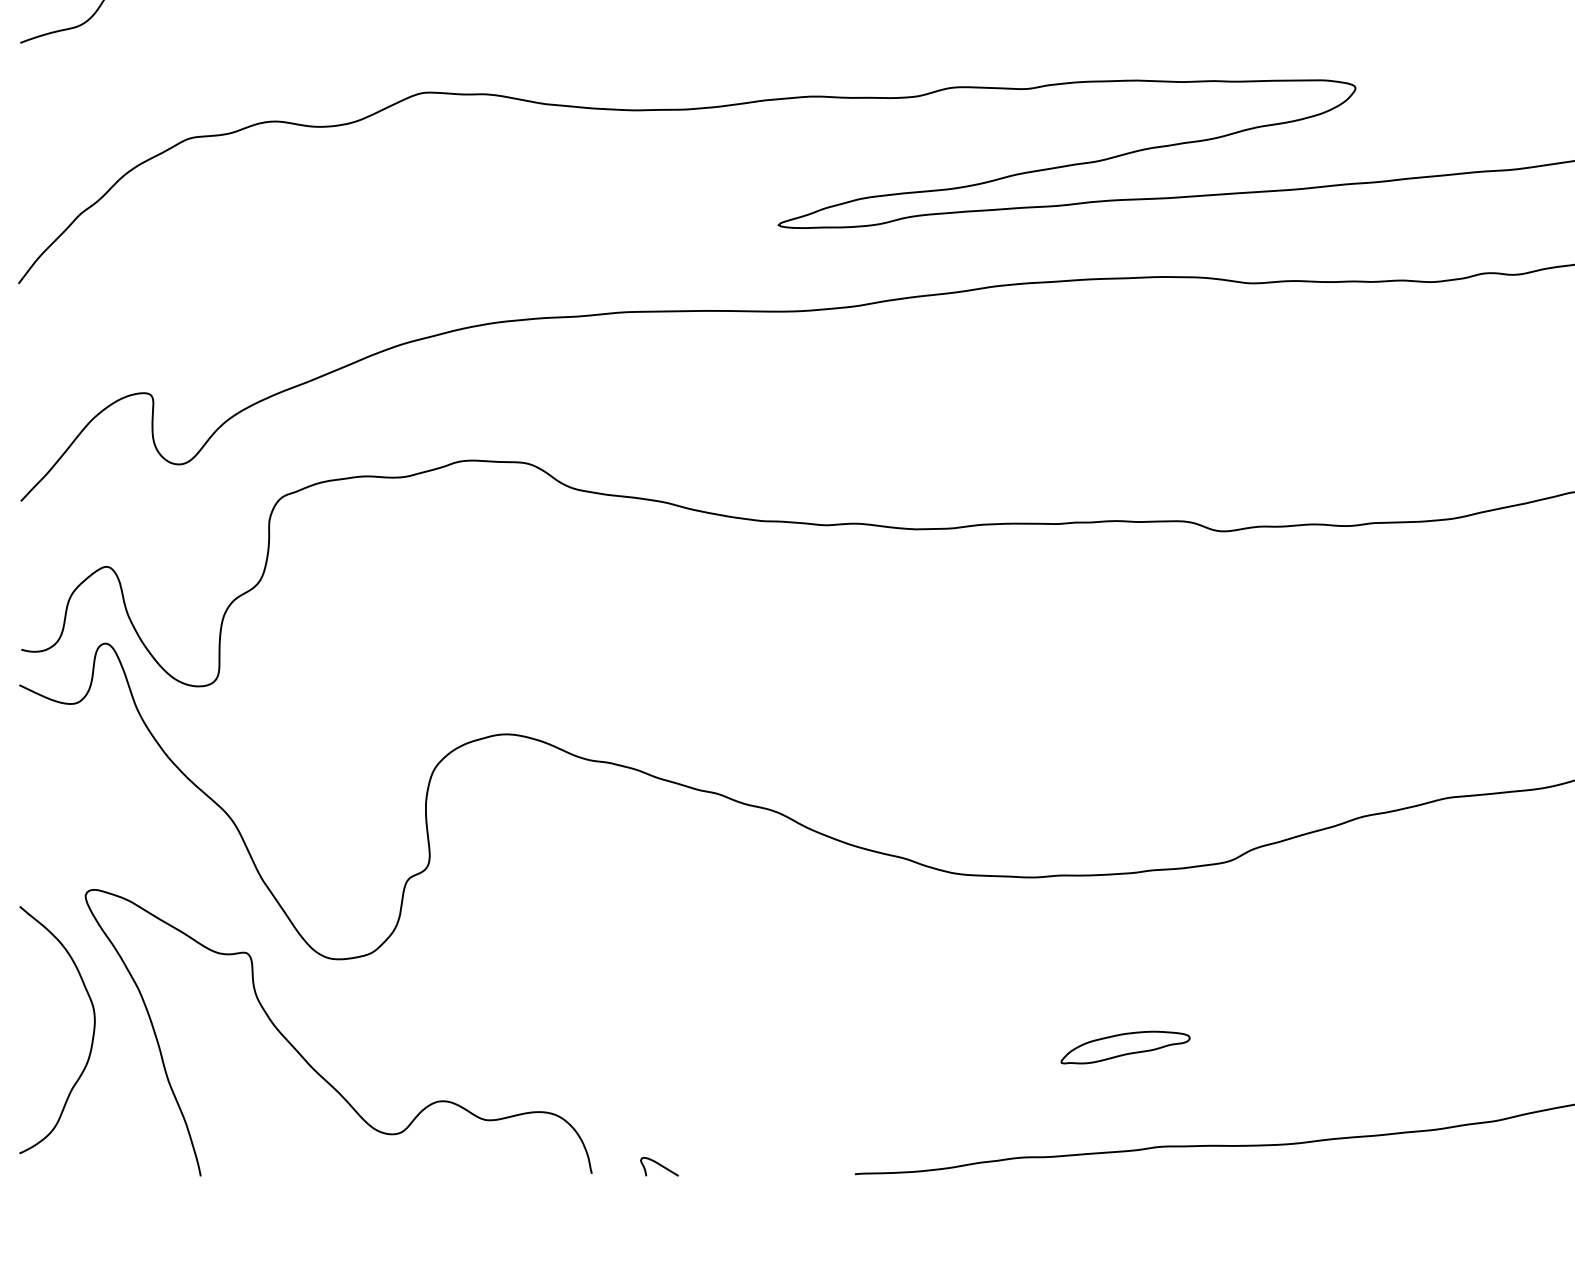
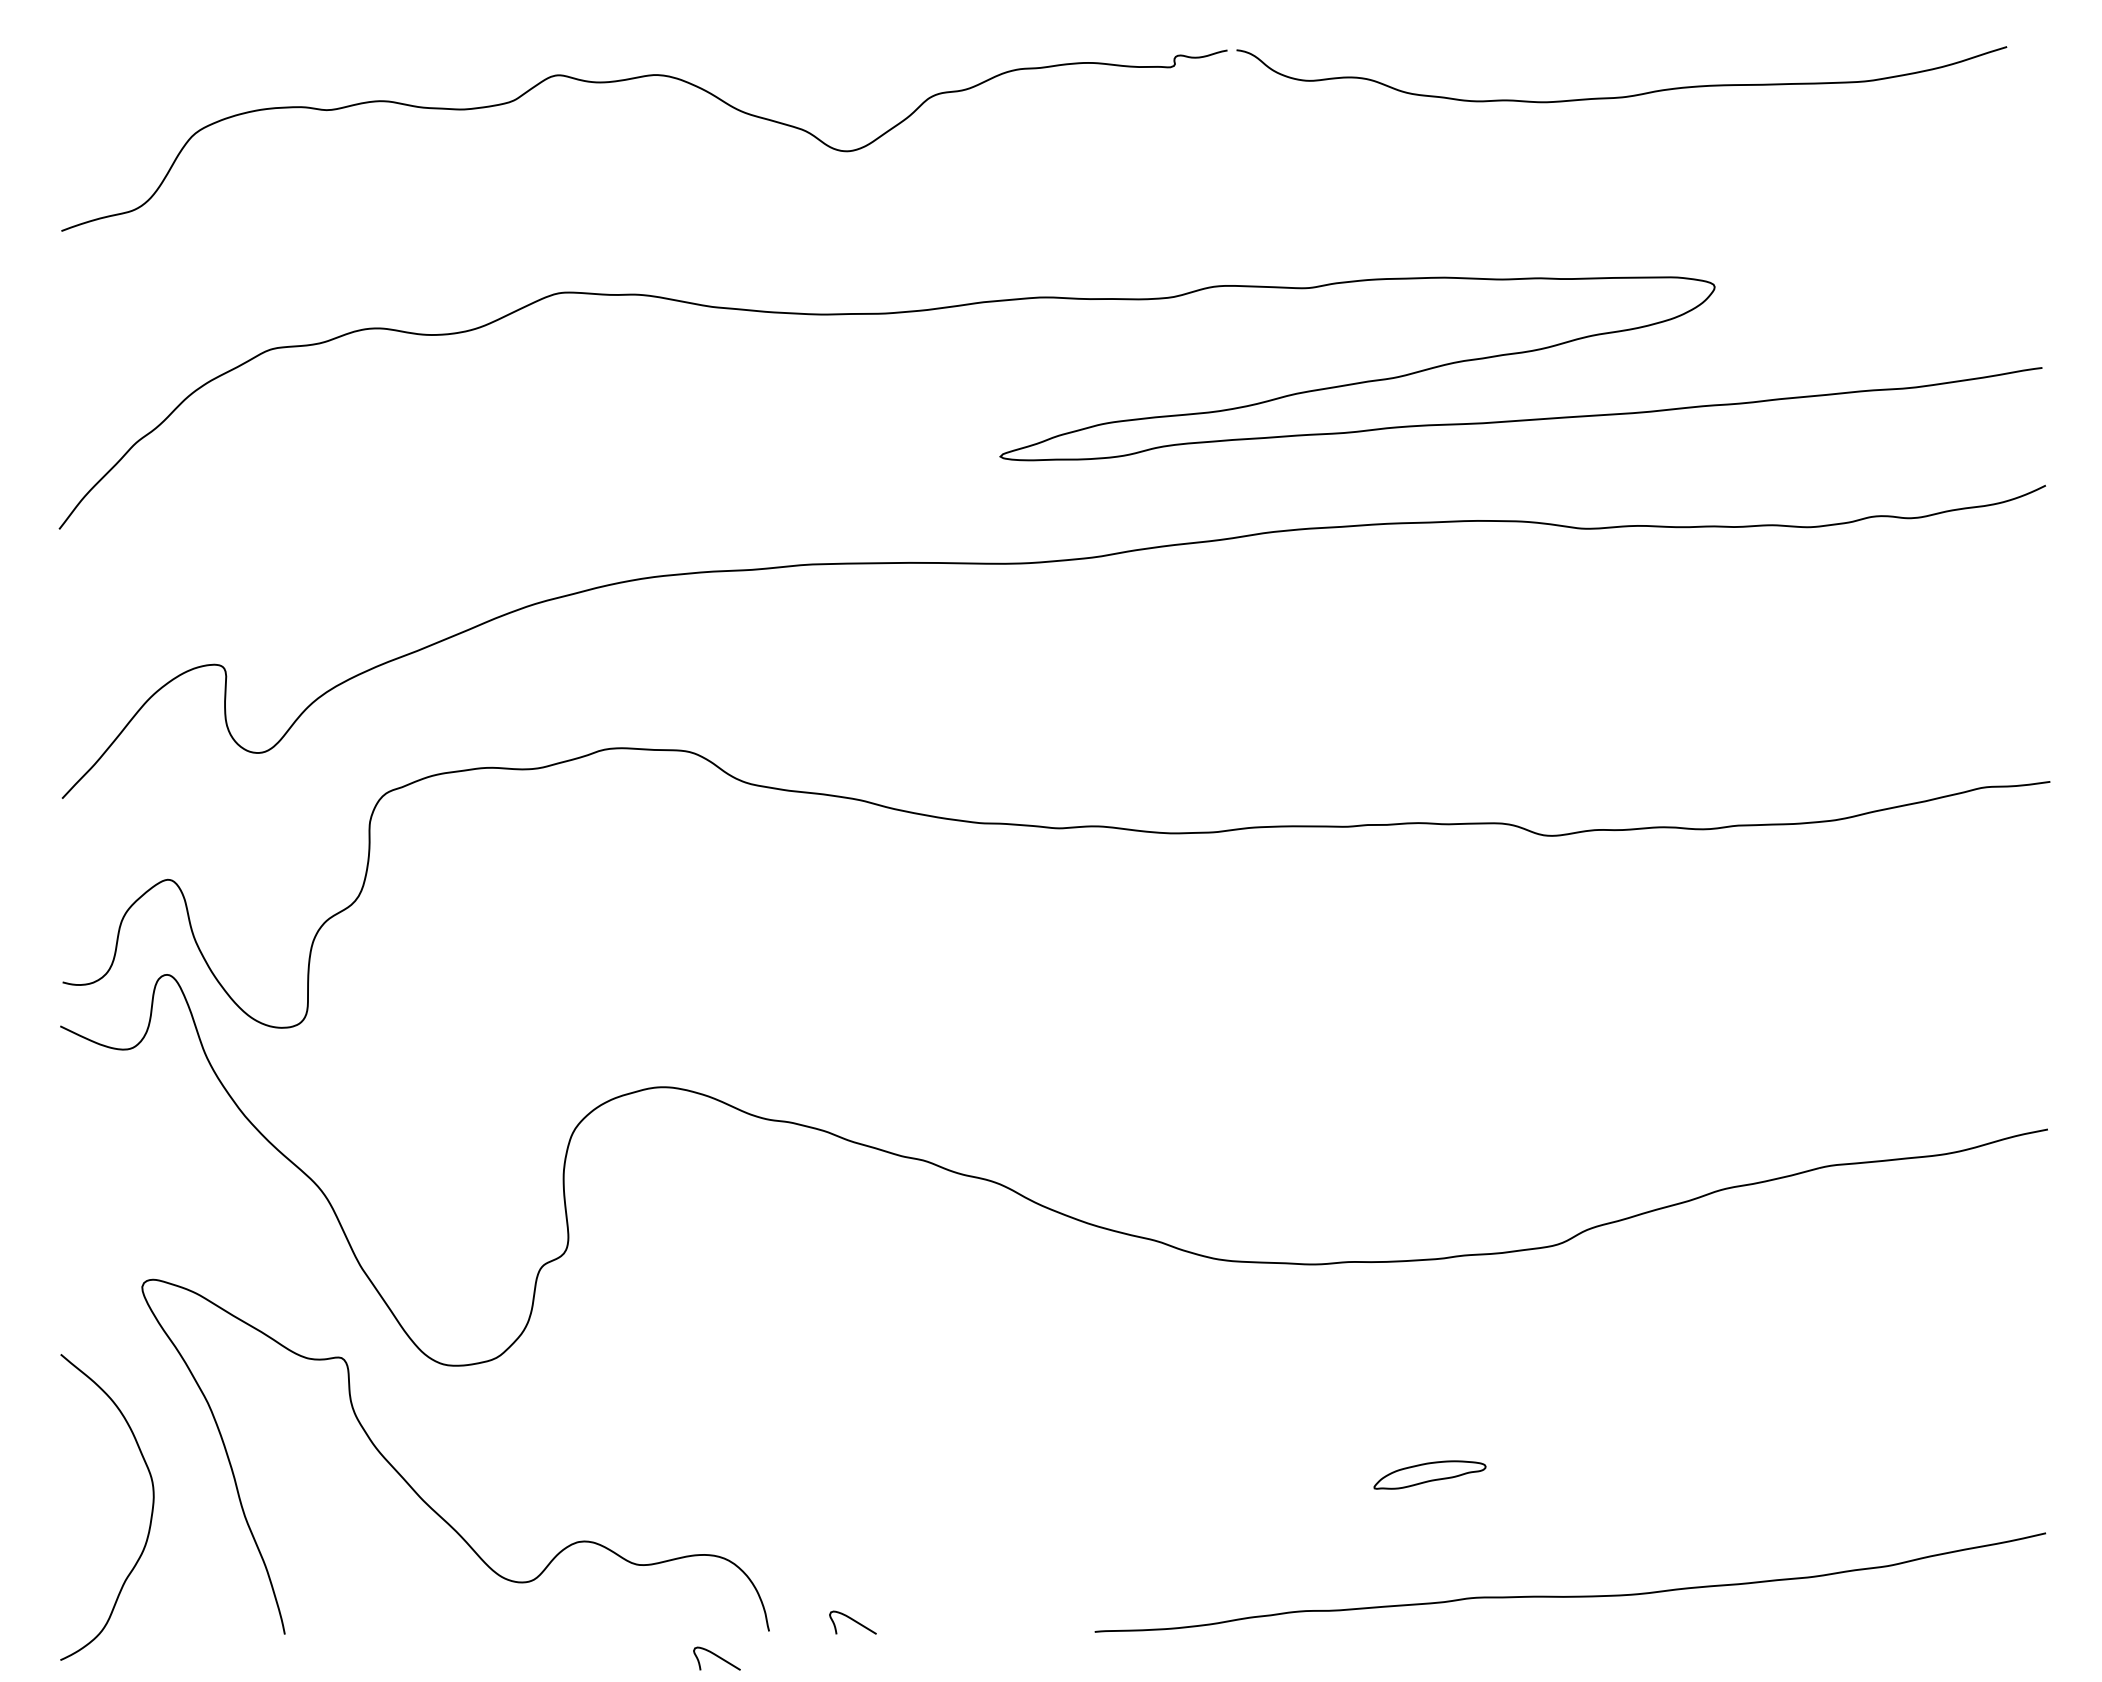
curve: (92, 1037) -> (150, 1516), moved
part: (1125, 1047) -> (1429, 1474), size x0.7
curve: (550, 1194) -> (717, 1657), added

